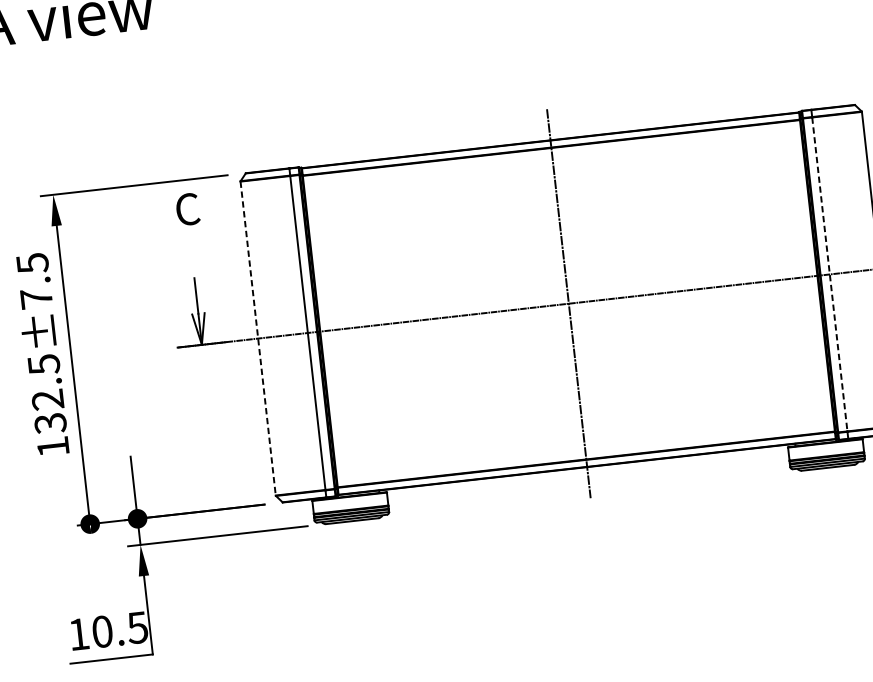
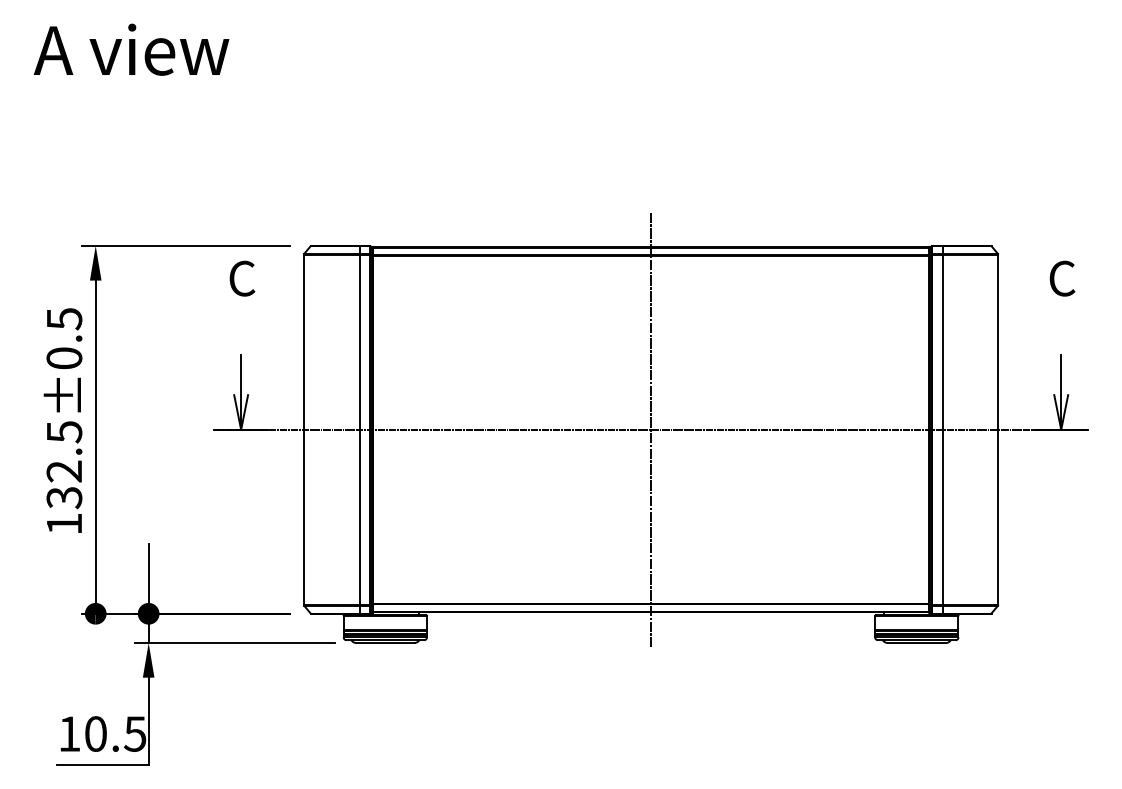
line: (829, 275) -> (942, 430), dashed -> solid
text: (36, 298) -> (64, 358), 132.5±7.5 -> 132.5±0.5
line: (257, 339) -> (303, 430), dashed -> solid

